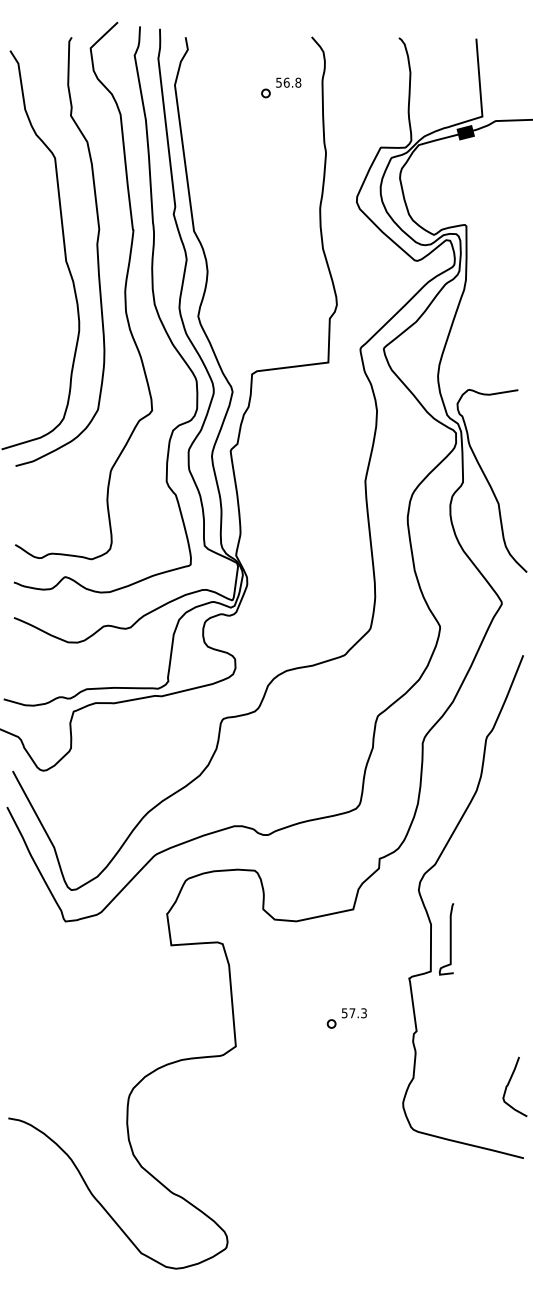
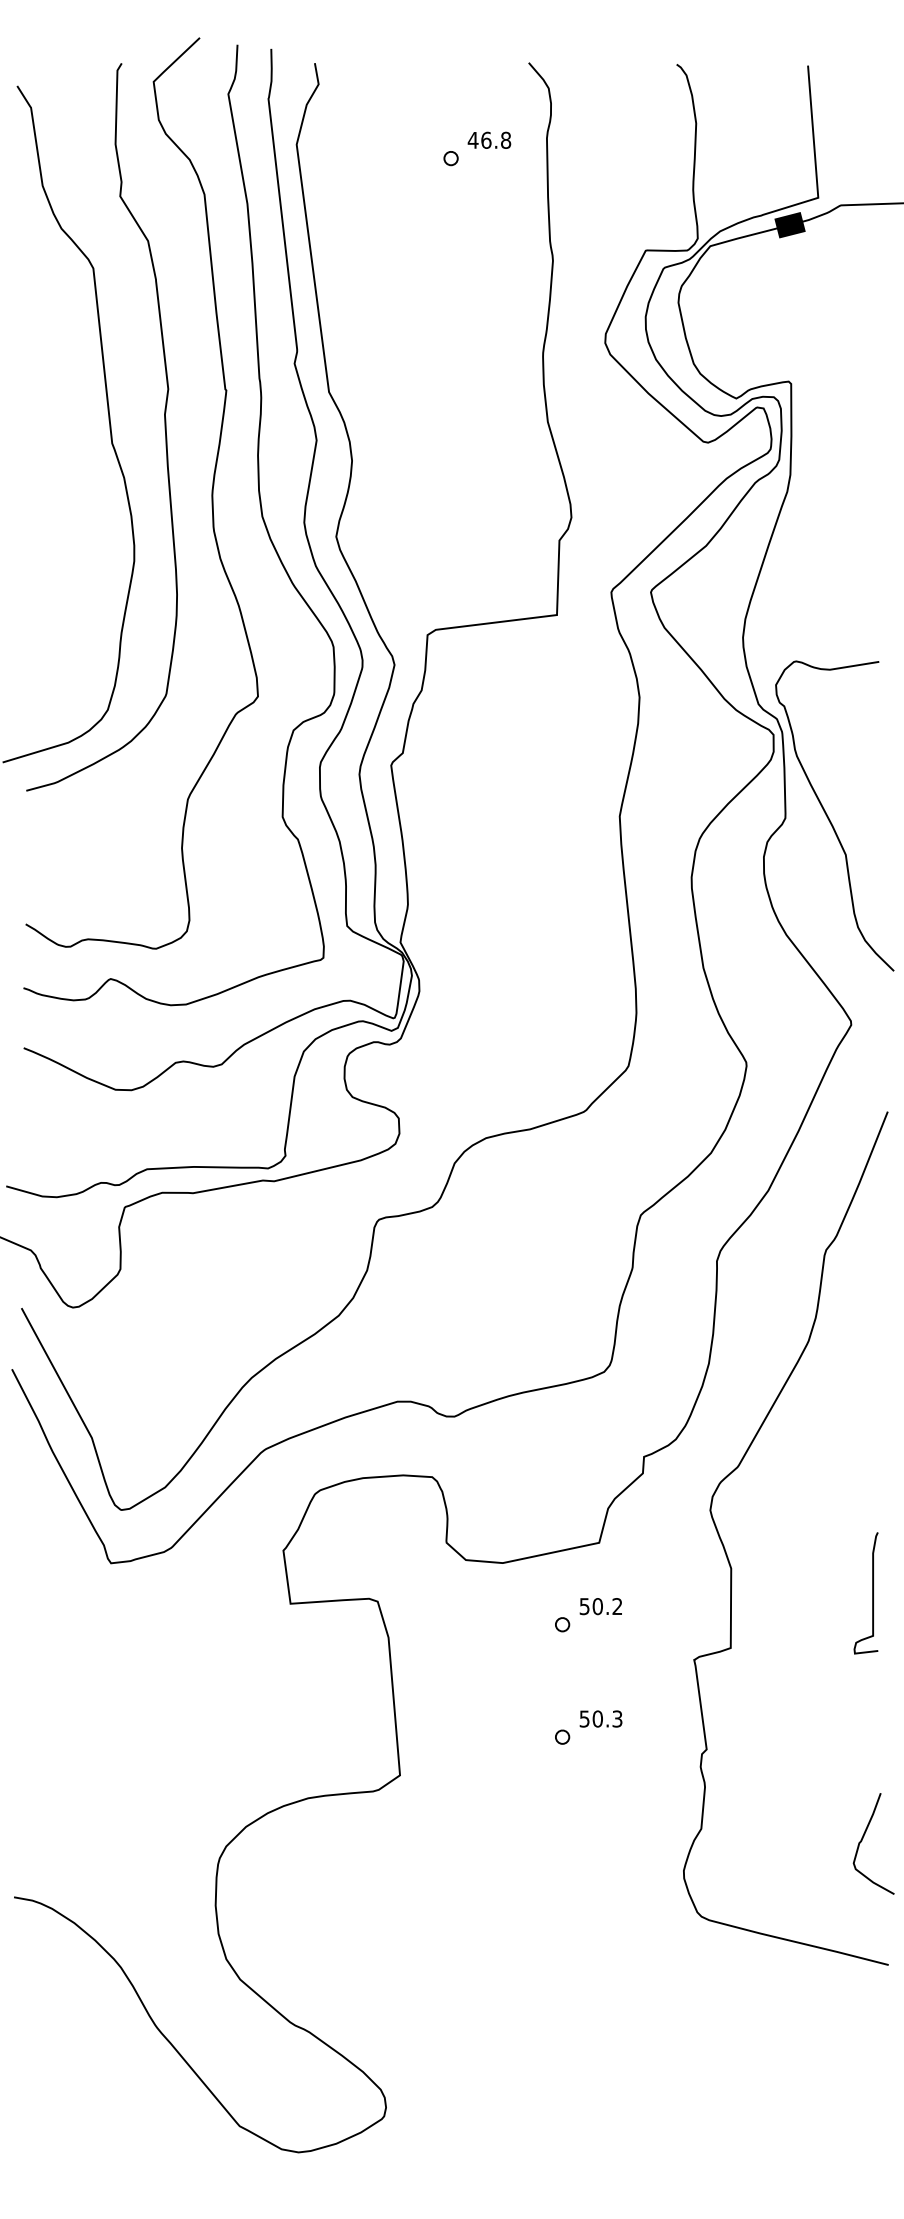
text: (278, 82) -> (472, 139), 56.8 -> 46.8
curve: (449, 939) -> (871, 1593), moved
part: (346, 952) -> (587, 1615), added
text: (352, 1013) -> (597, 1719), 57.3 -> 50.3

